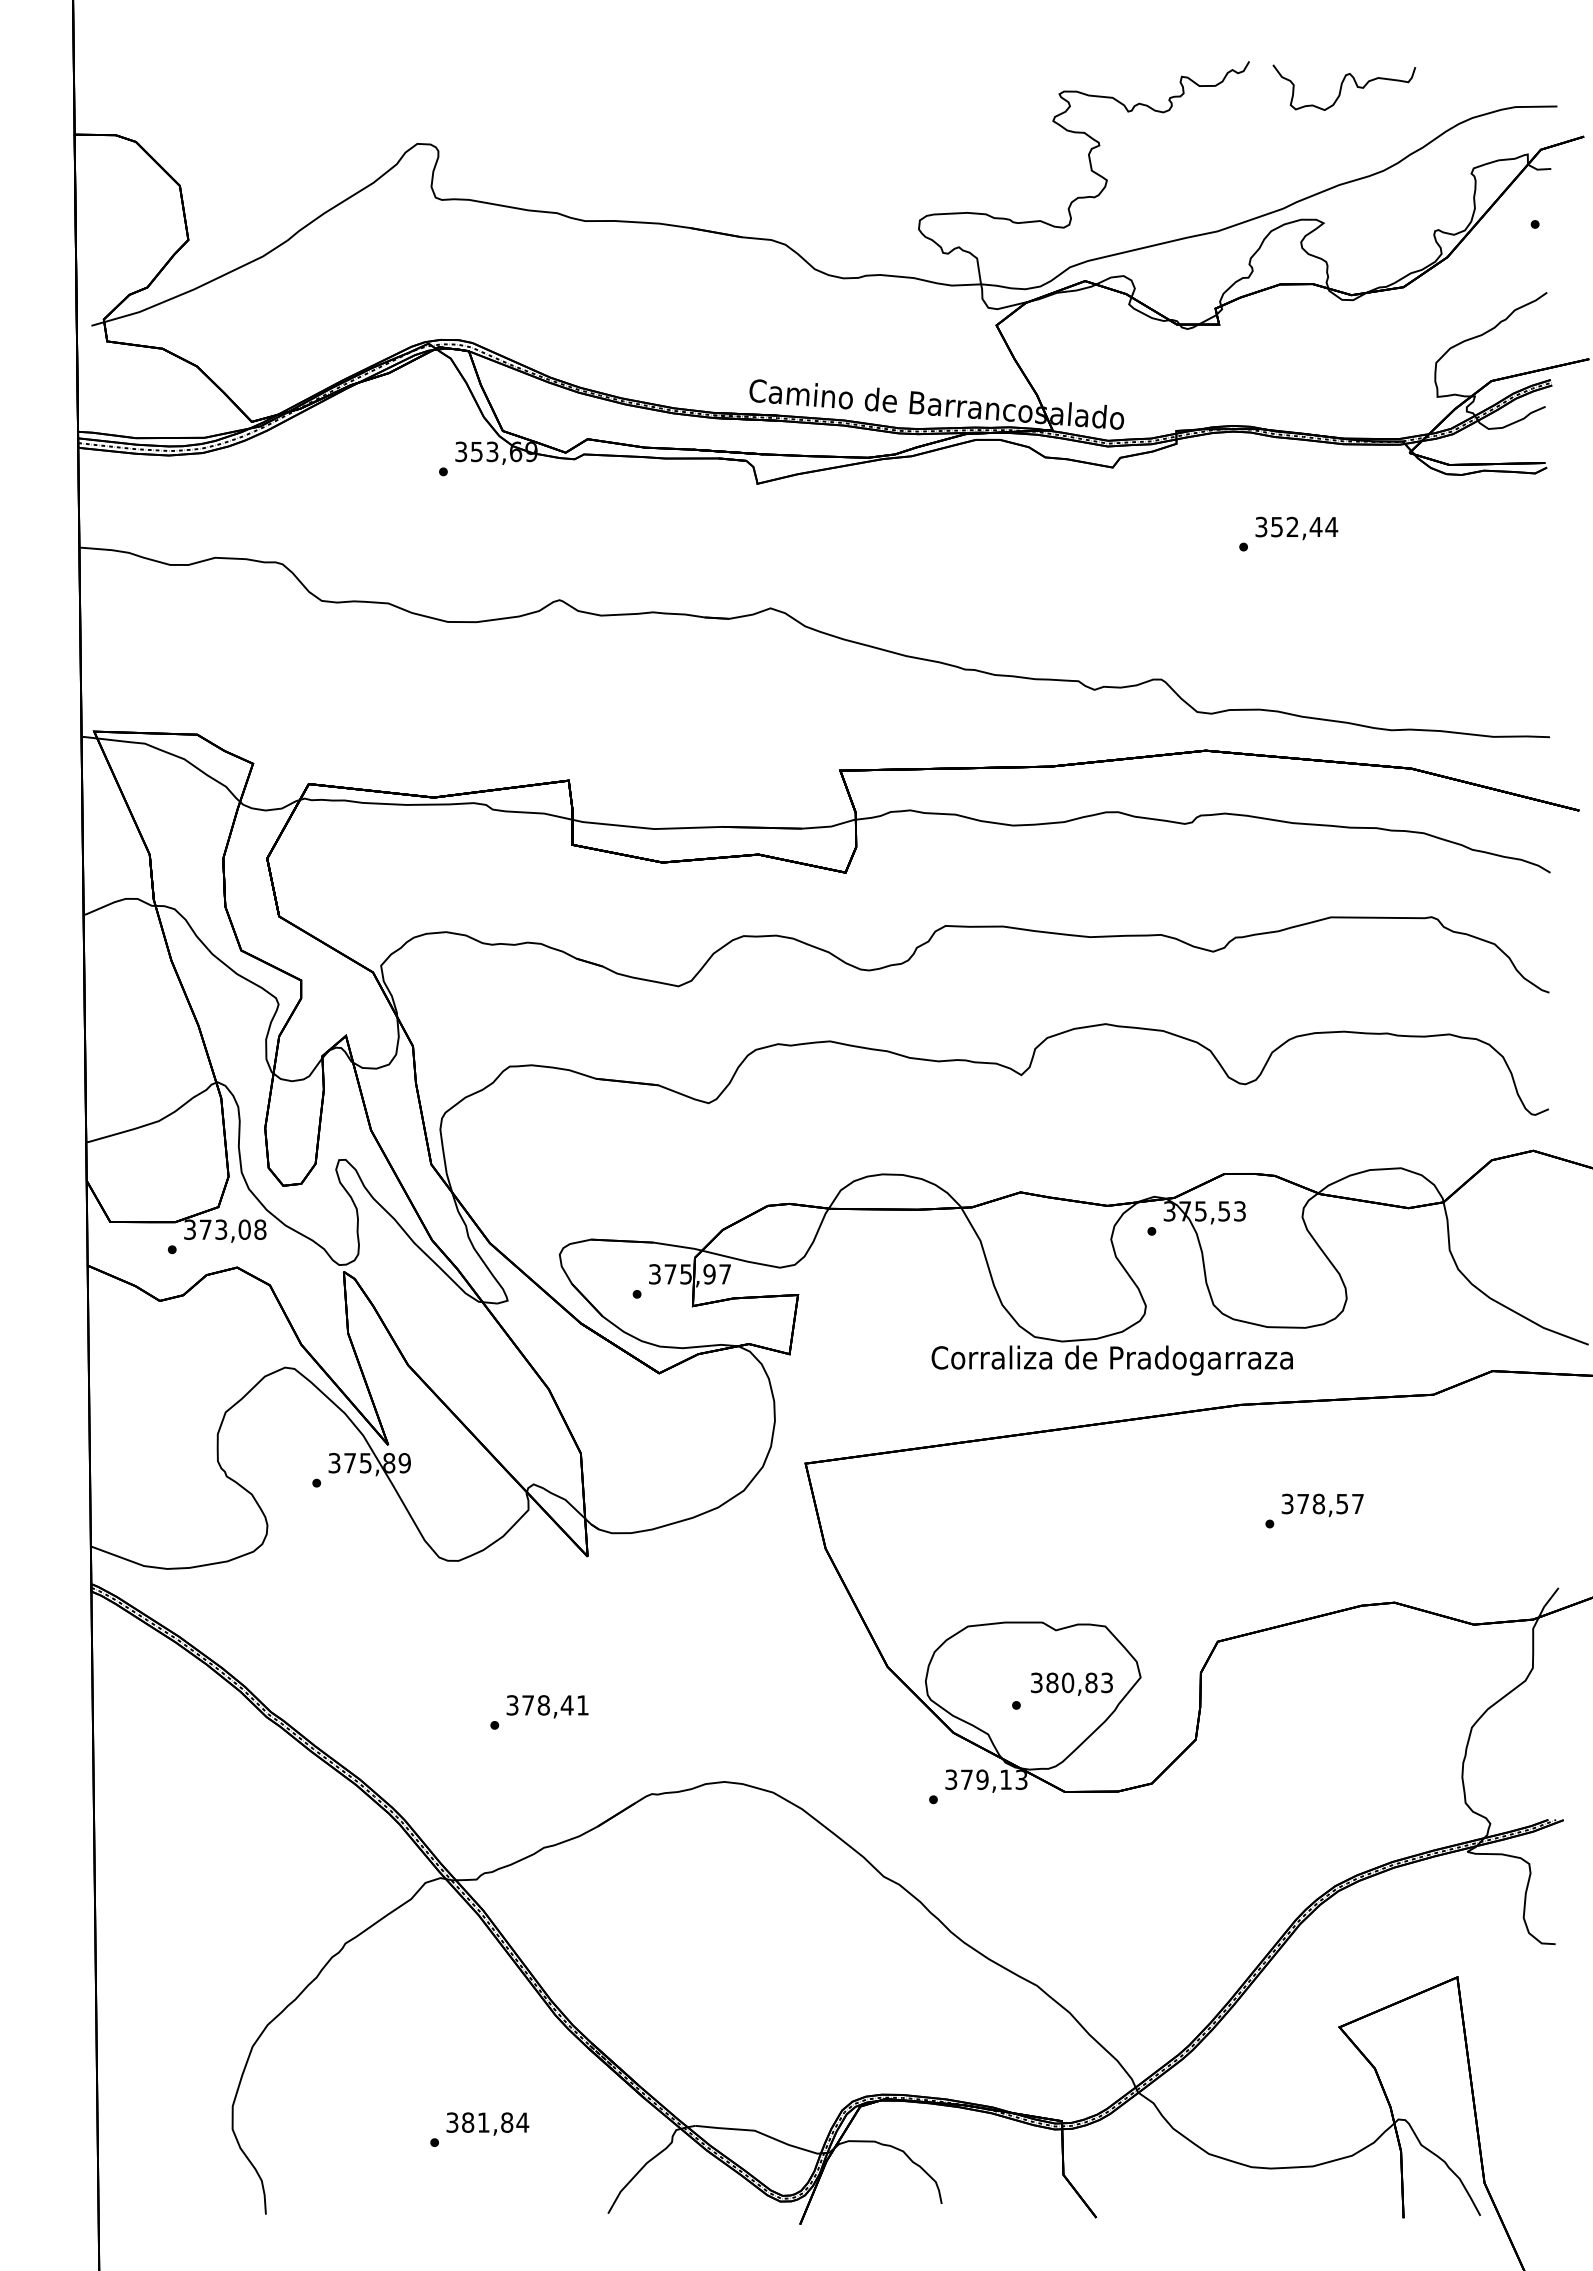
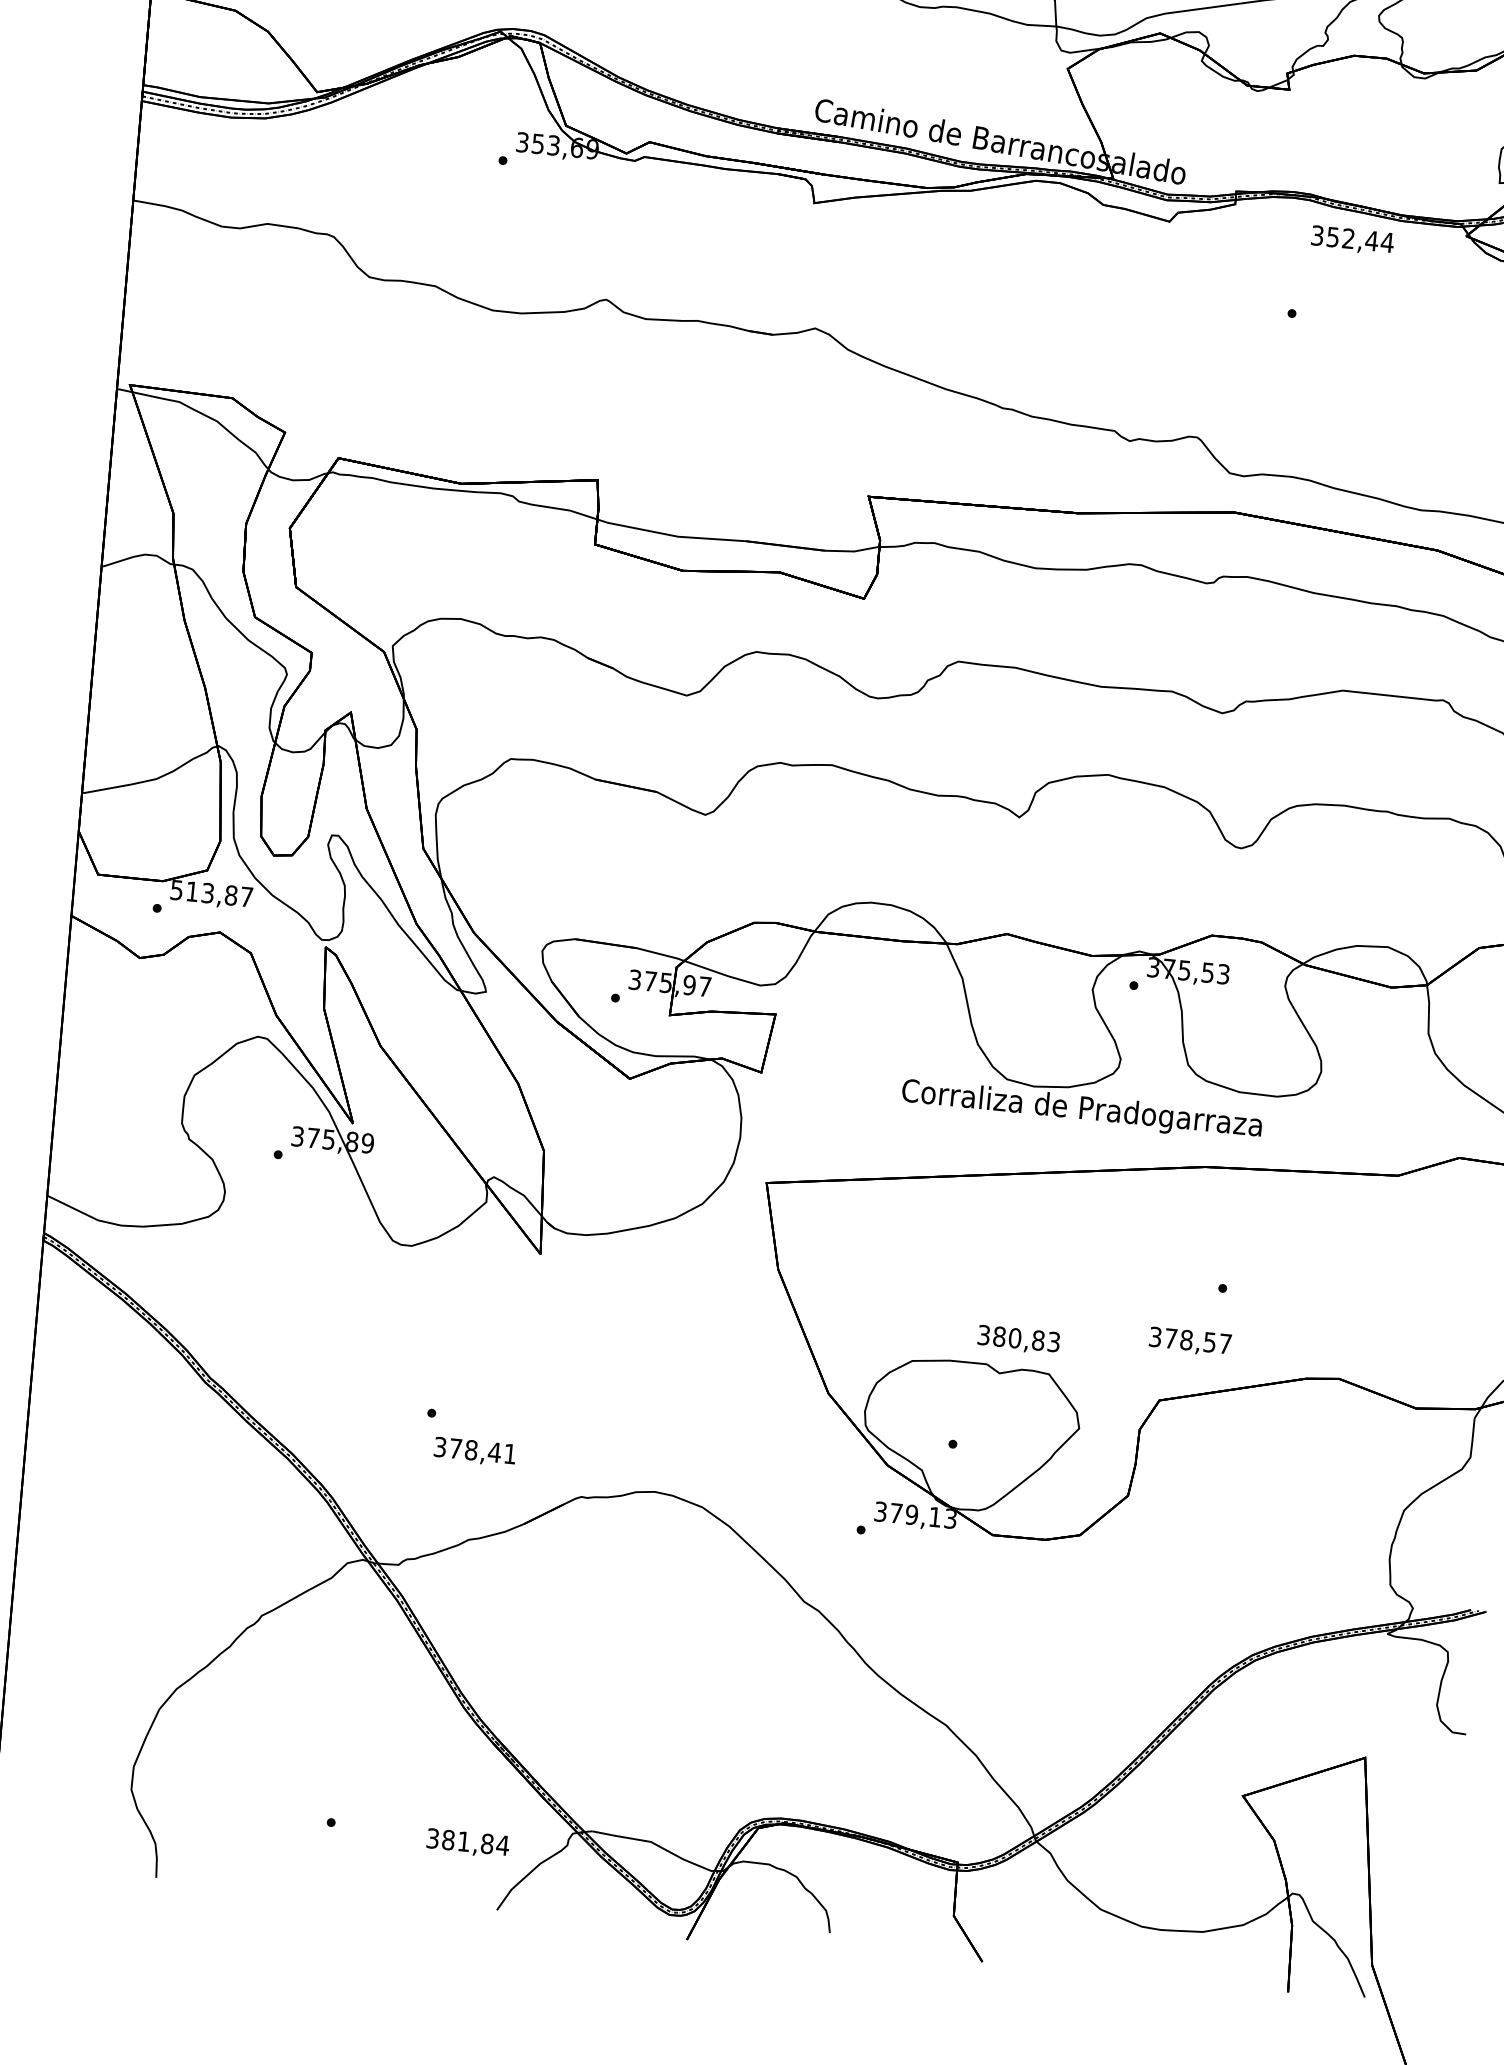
text: (1296, 528) -> (1352, 240), moved
text: (225, 1229) -> (212, 893), 373,08 -> 513,87
text: (1322, 1505) -> (1190, 1341), moved
text: (1071, 1683) -> (1018, 1339), moved
text: (547, 1706) -> (474, 1451), moved
text: (487, 2123) -> (467, 1842), moved

